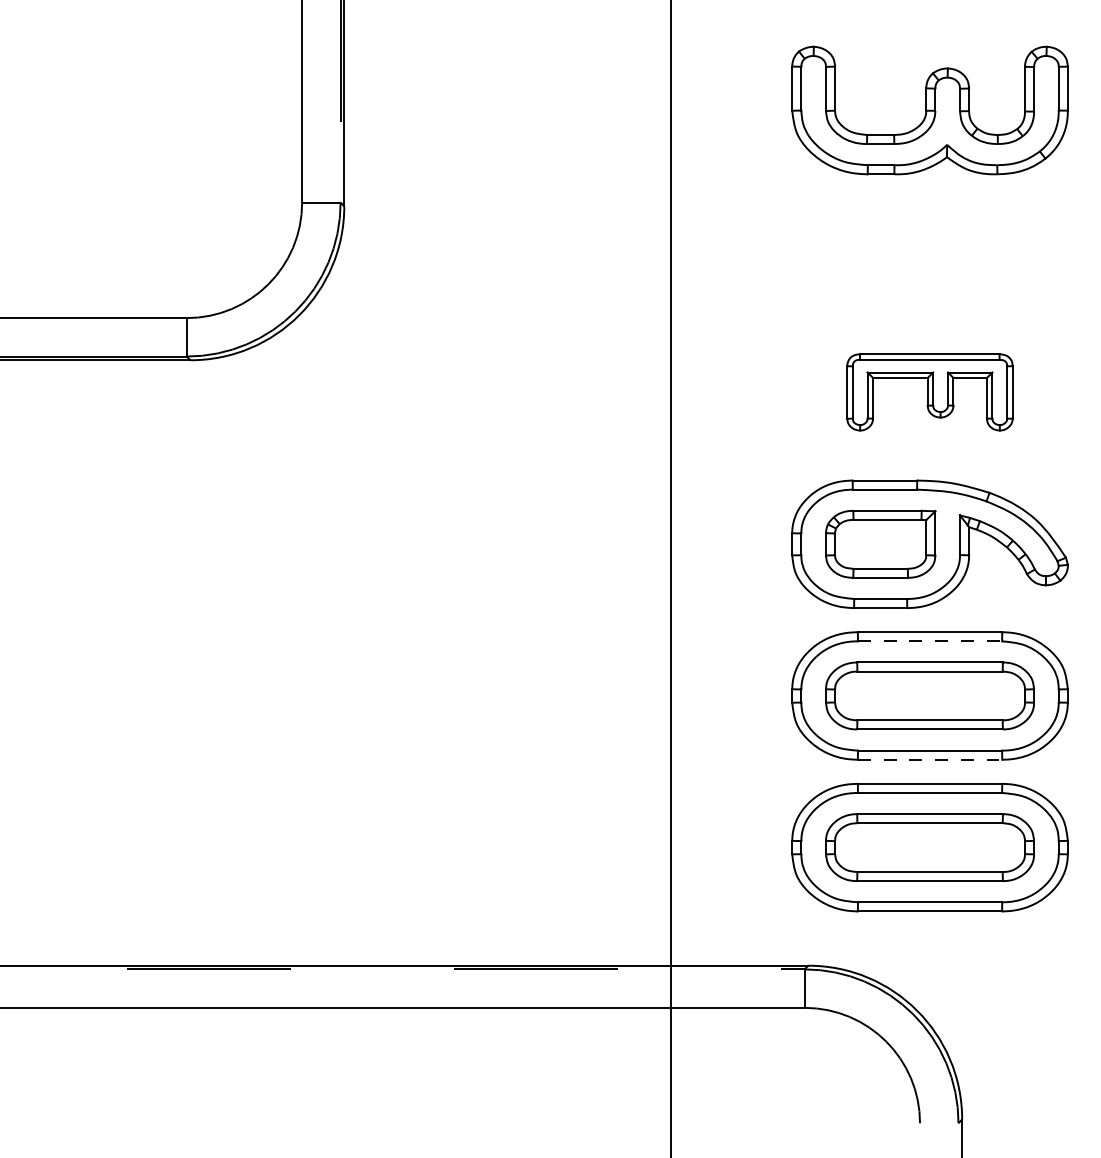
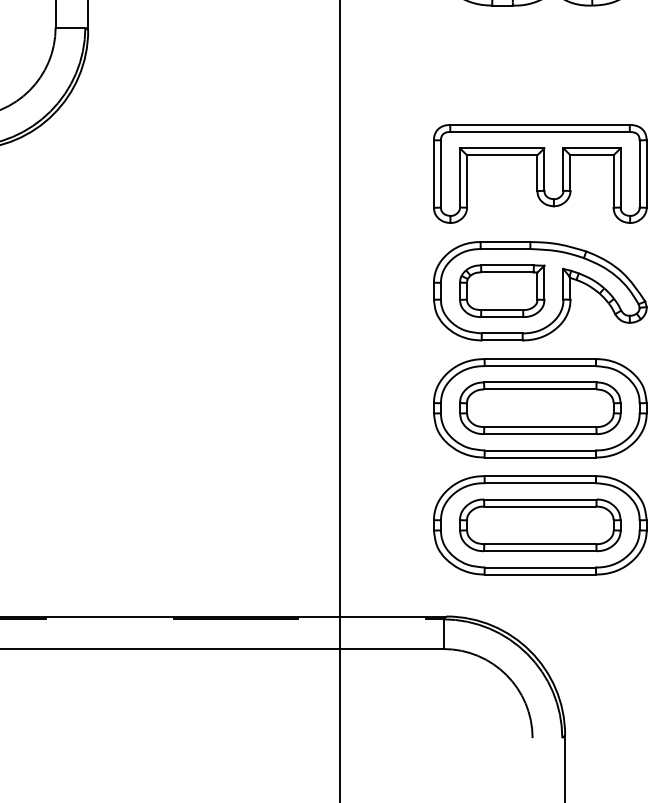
part: (929, 392) -> (539, 174), size x1.67
line: (930, 641) -> (540, 366), dashed -> solid
line: (930, 759) -> (540, 457), dashed -> solid

